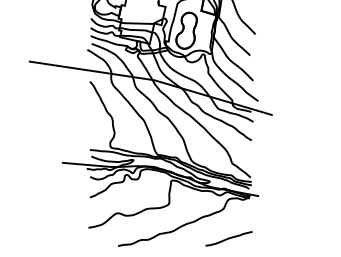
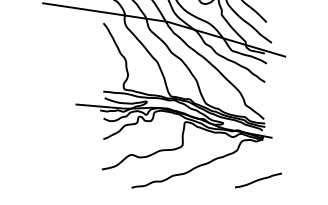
curve: (228, 238) -> (257, 180), moved

